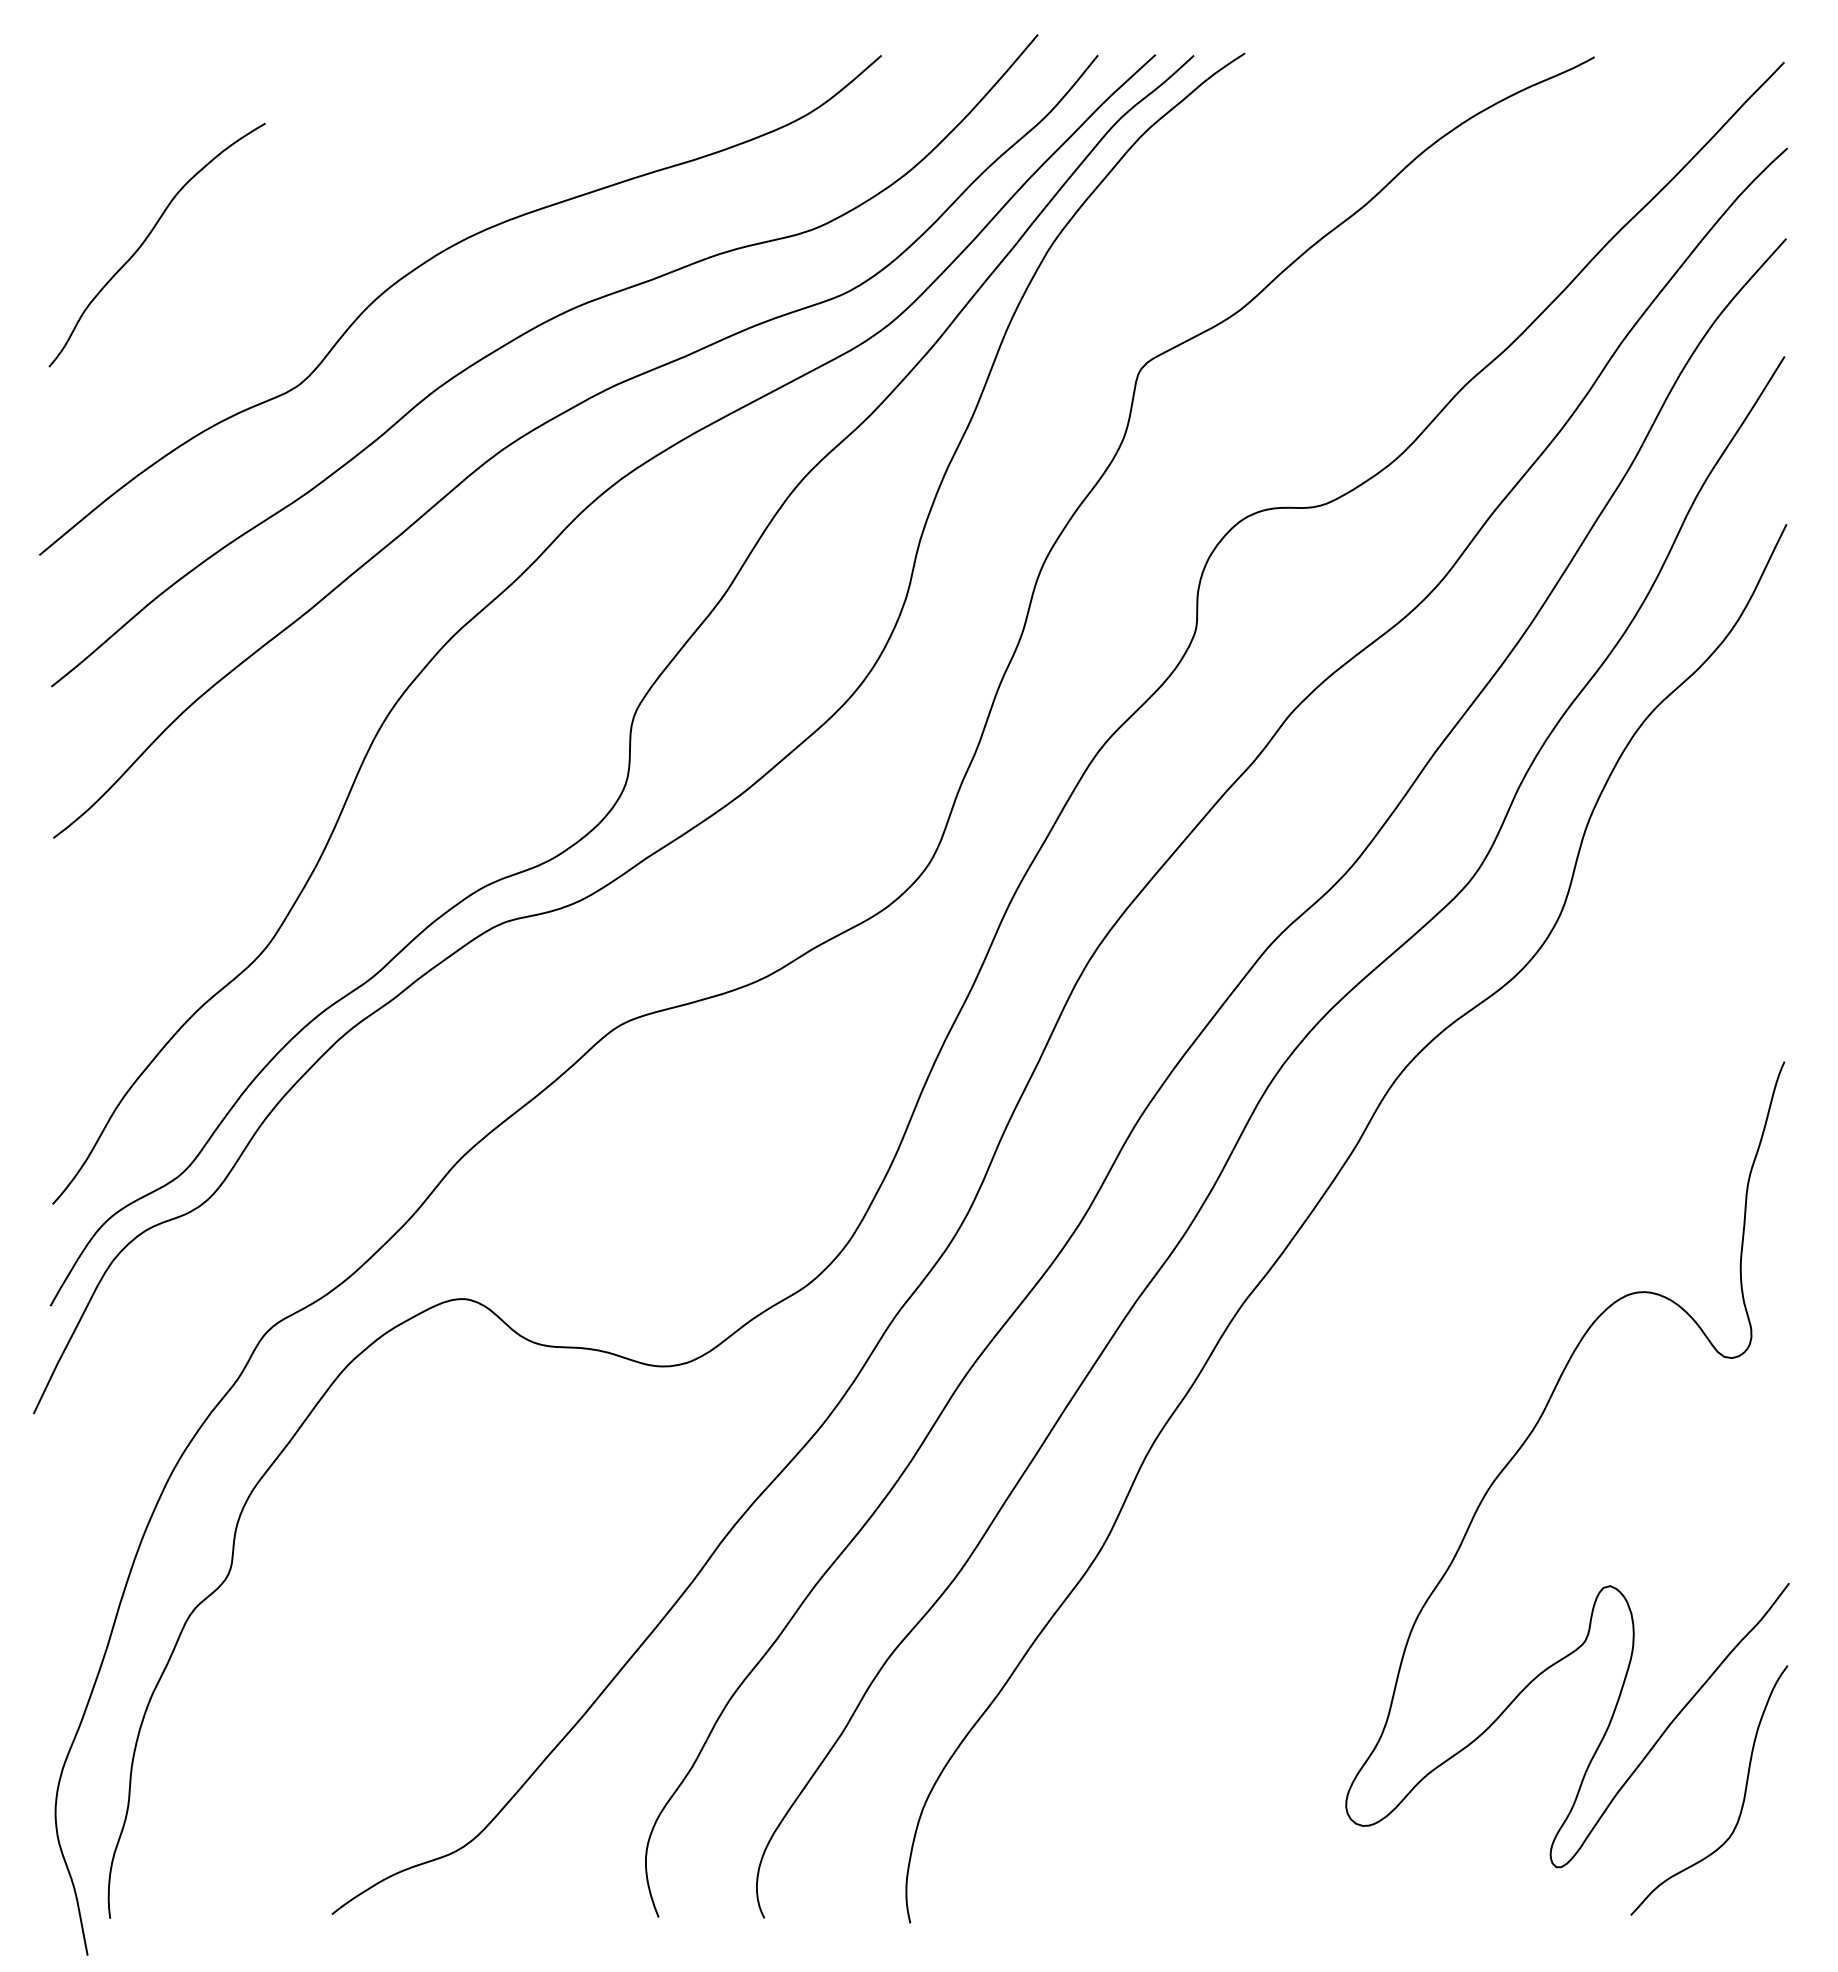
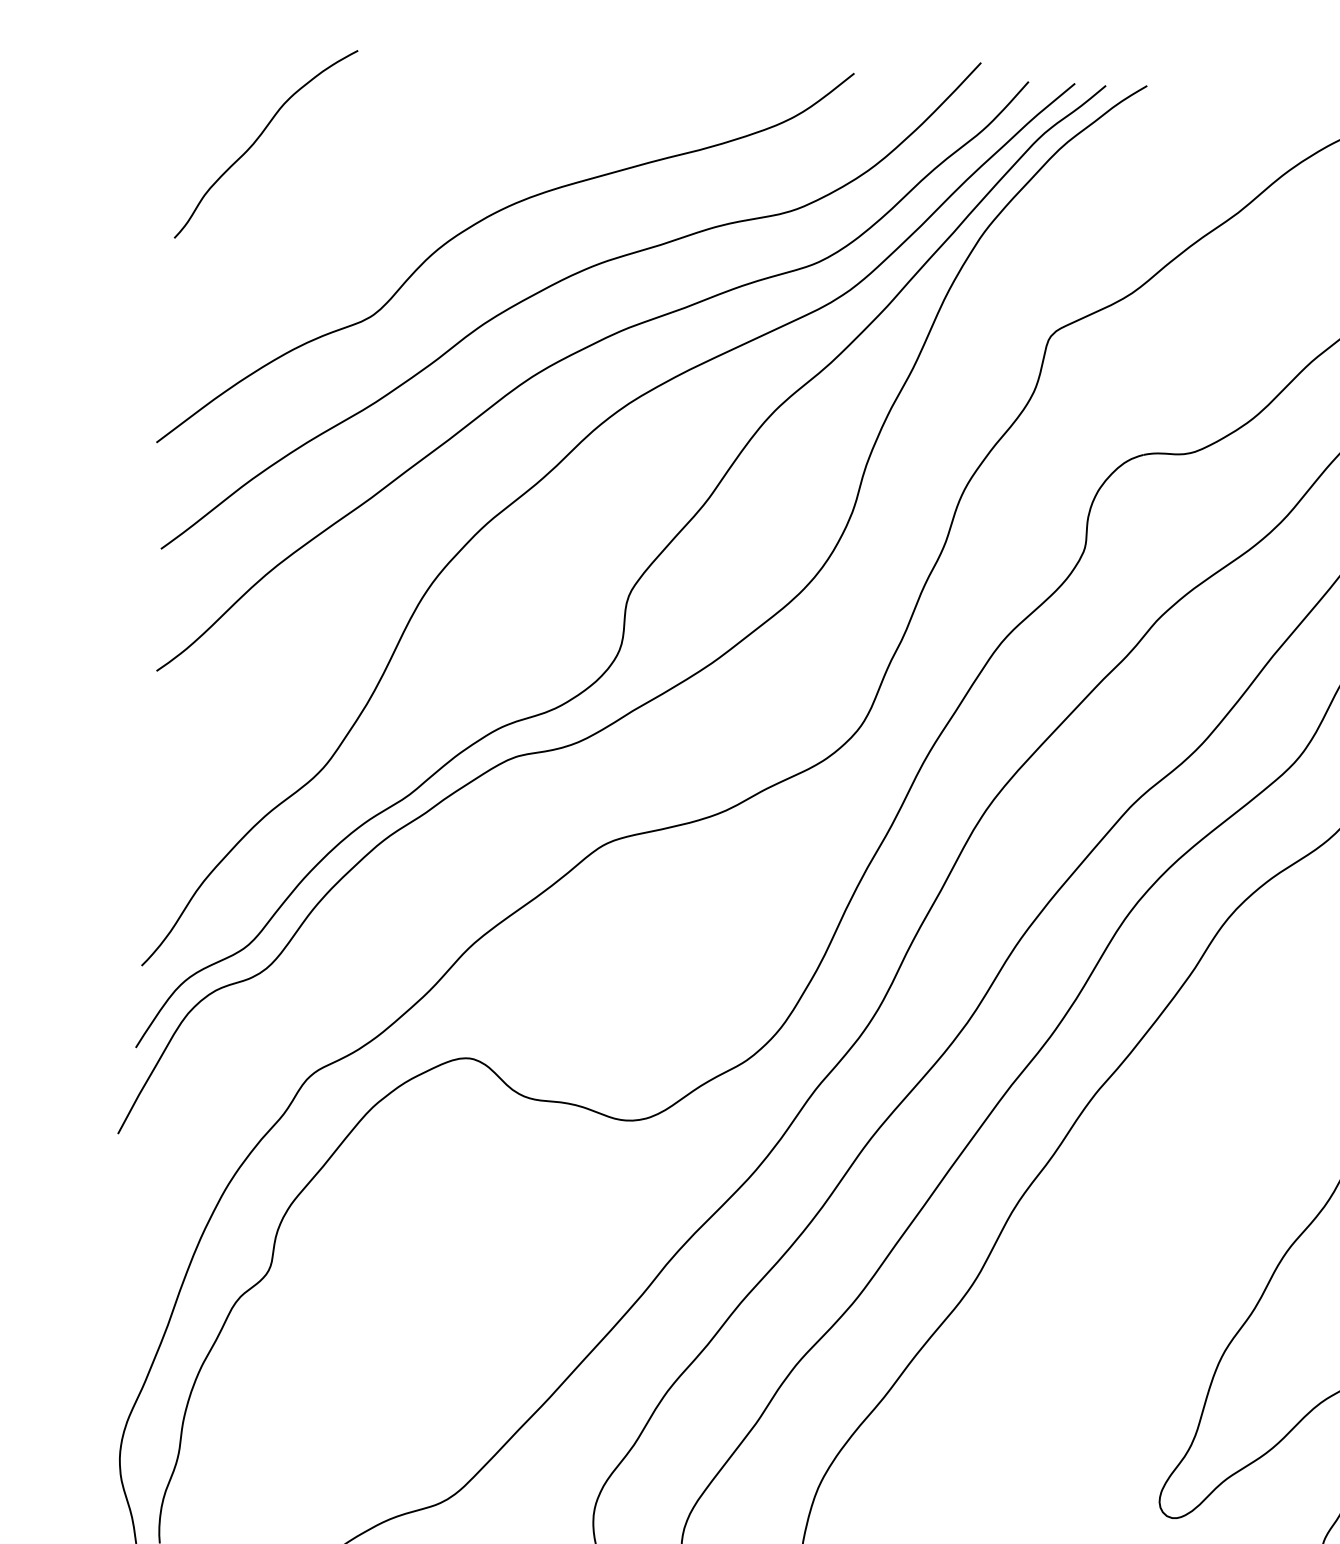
curve: (146, 240) -> (257, 140), moved

